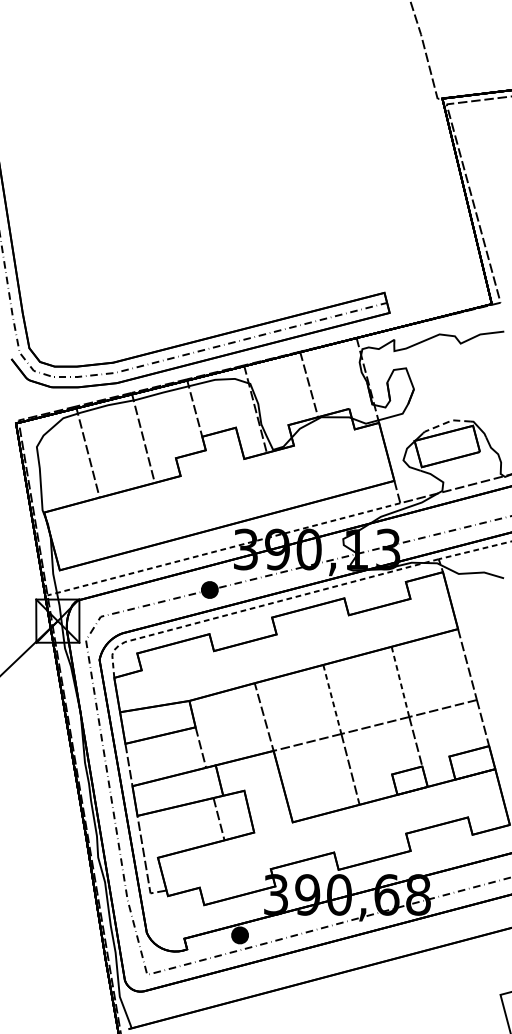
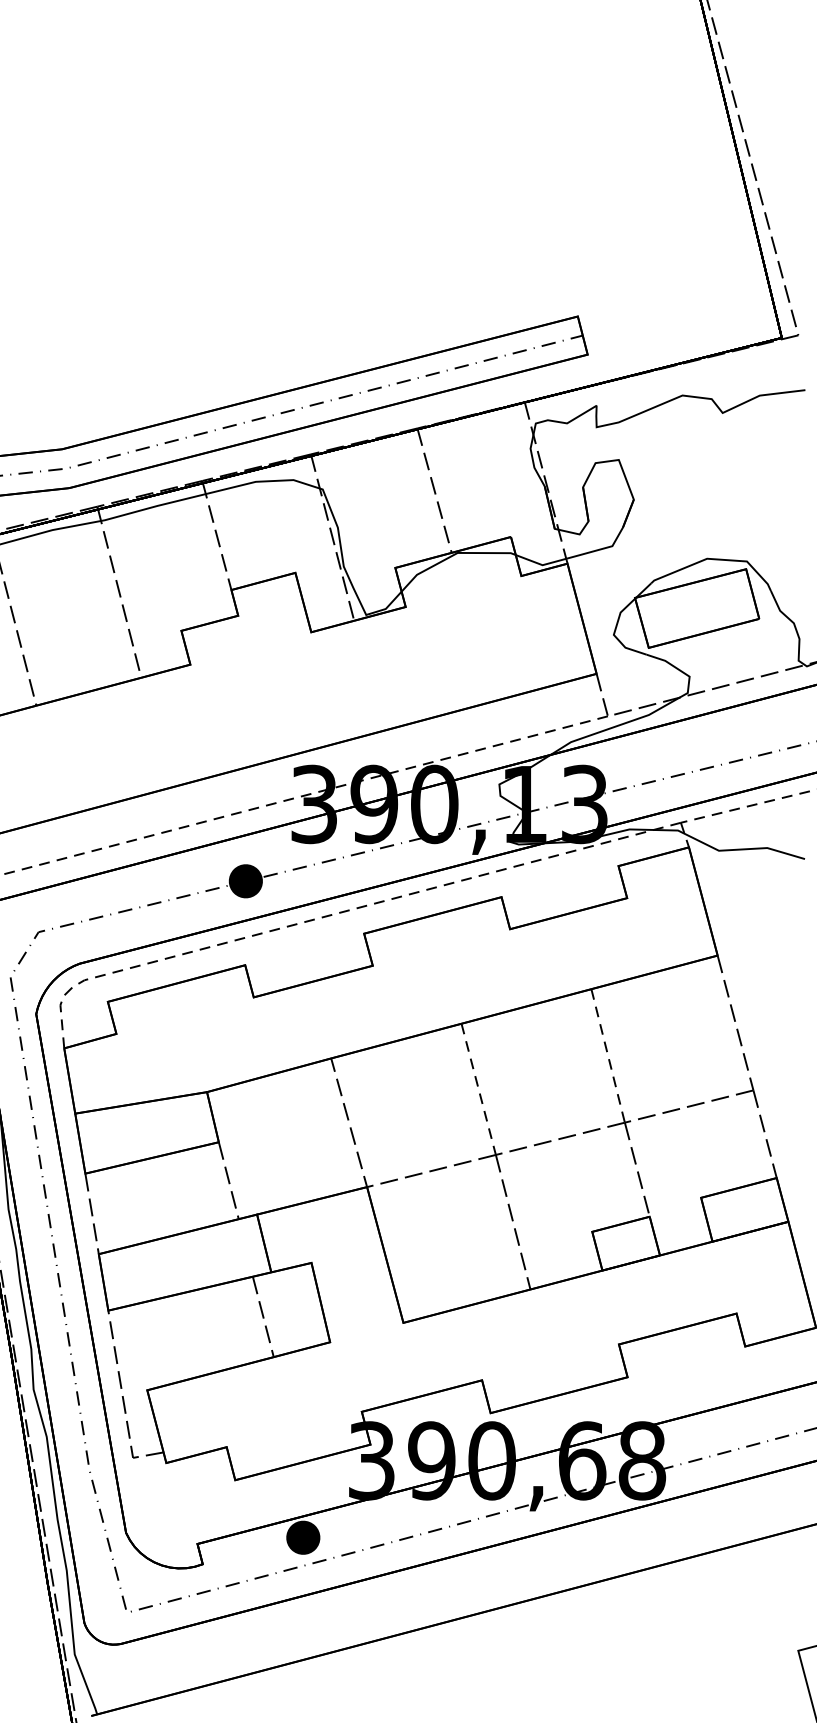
line: (446, 422) -> (695, 562), dashed -> solid

